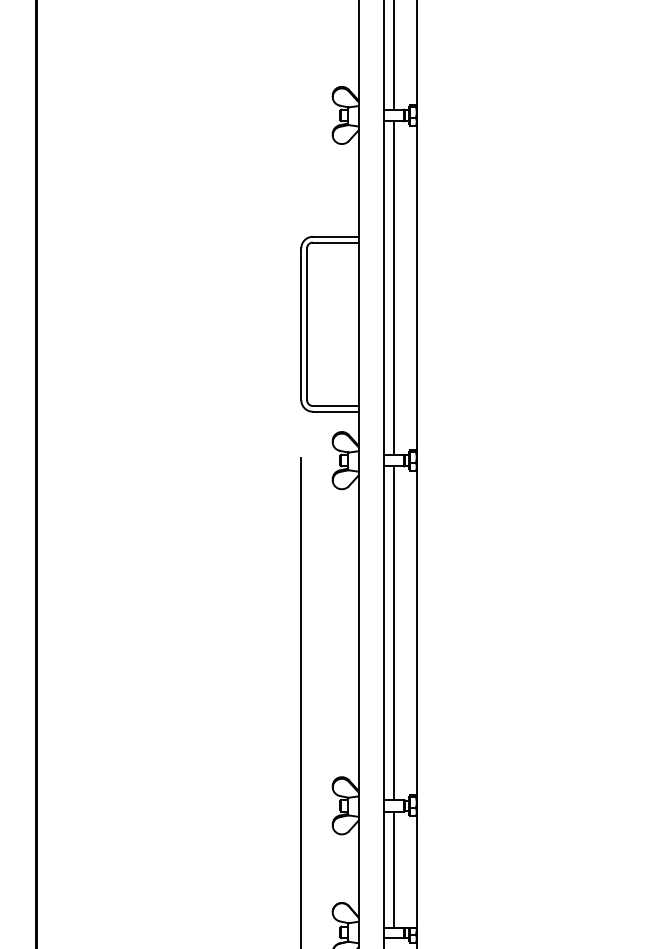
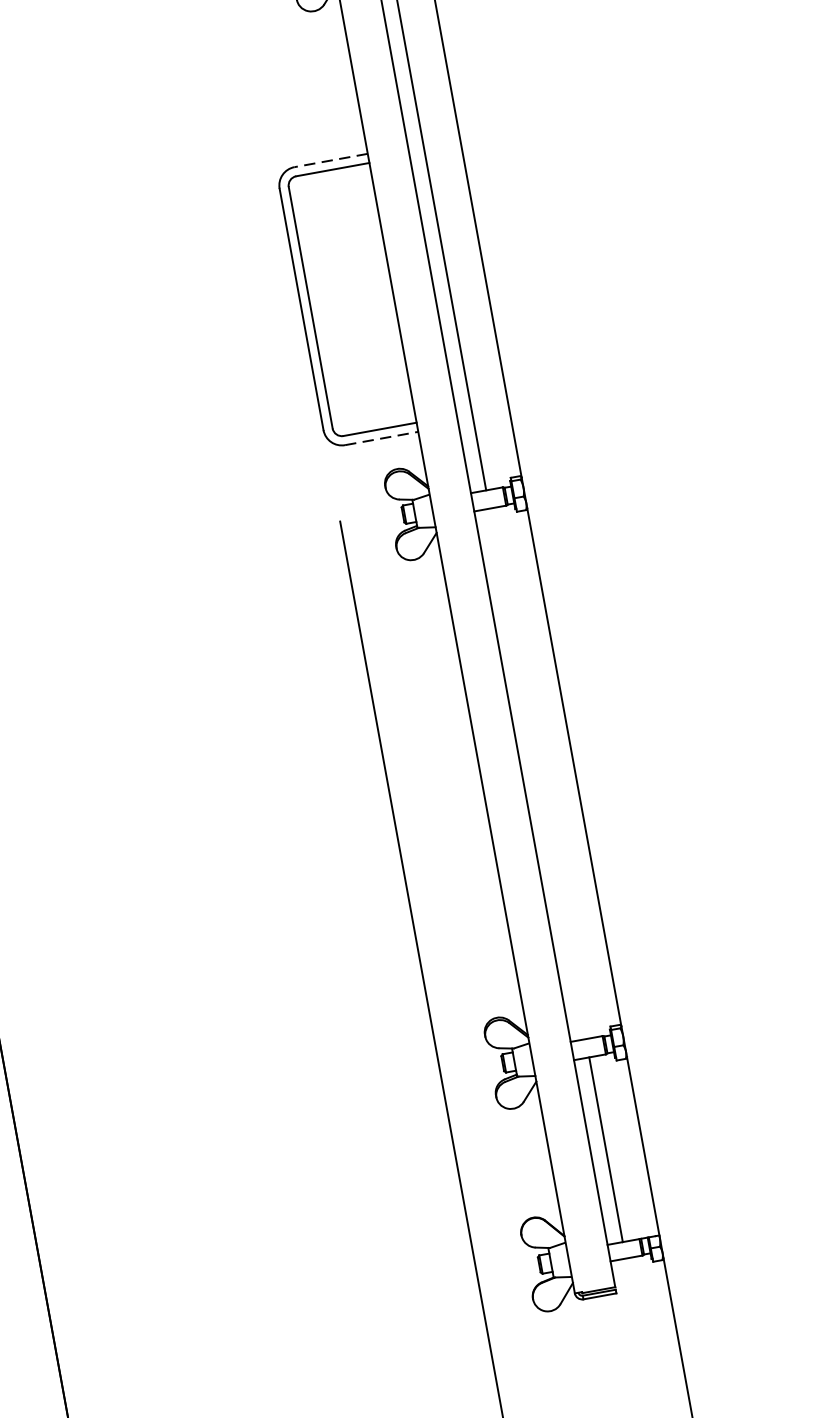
line: (335, 236) -> (330, 160), solid -> dashed
line: (336, 411) -> (382, 437), solid -> dashed
line: (393, 633) -> (537, 774), removed

